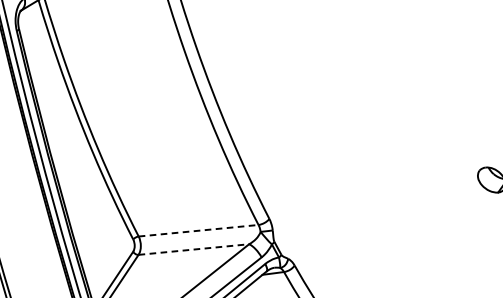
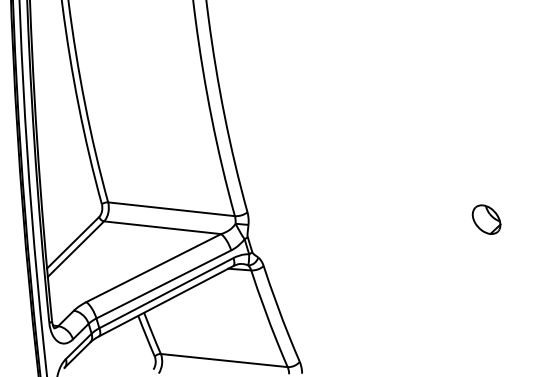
line: (198, 230) -> (171, 209), dashed -> solid
line: (193, 249) -> (162, 227), dashed -> solid

